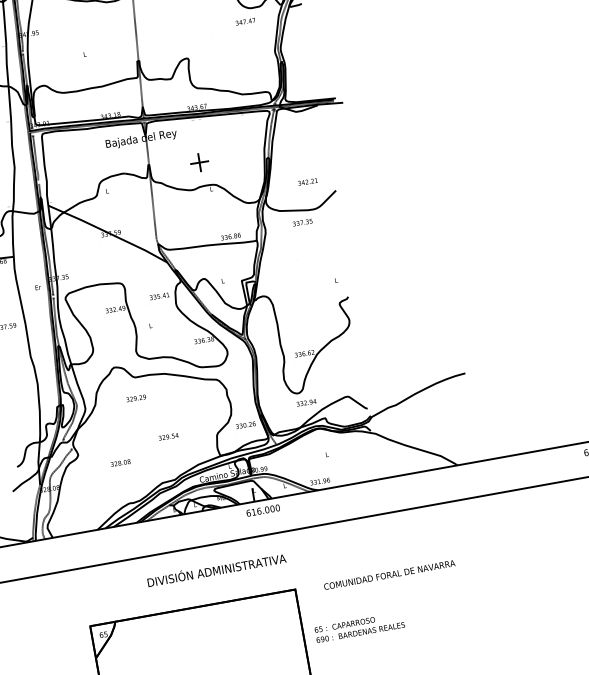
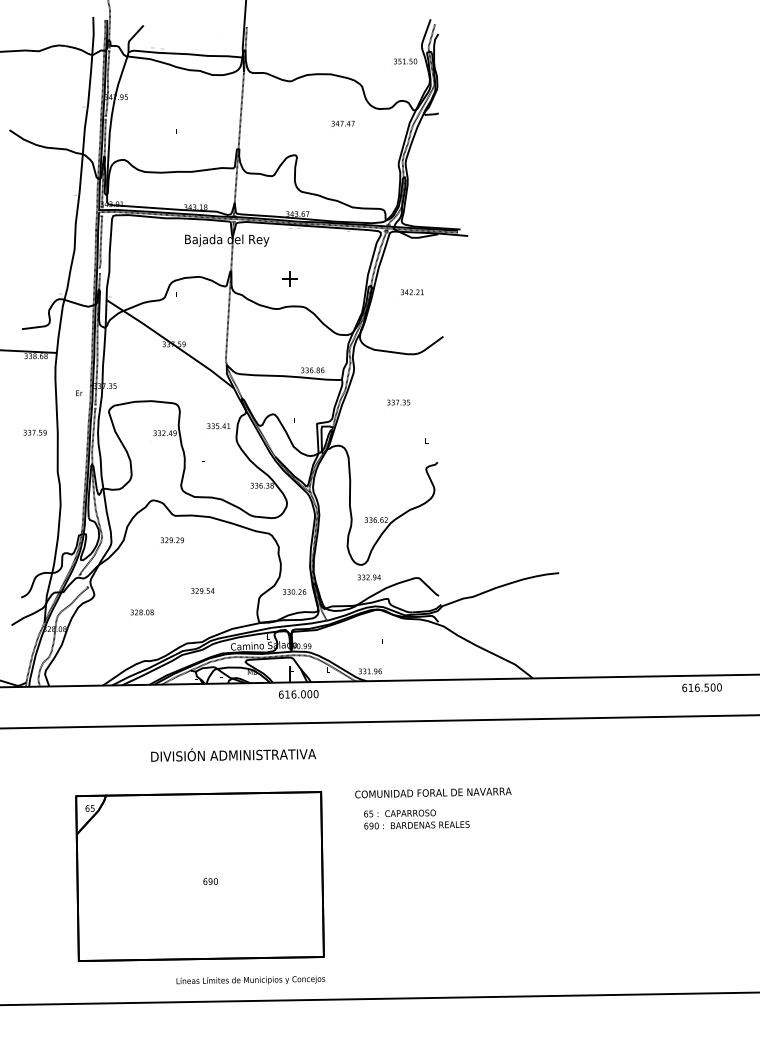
text: (245, 21) -> (342, 123), moved
part: (198, 162) -> (289, 278), size x0.71
text: (307, 182) -> (411, 292), moved
text: (302, 222) -> (398, 402), moved
text: (359, 627) -> (416, 819), moved

